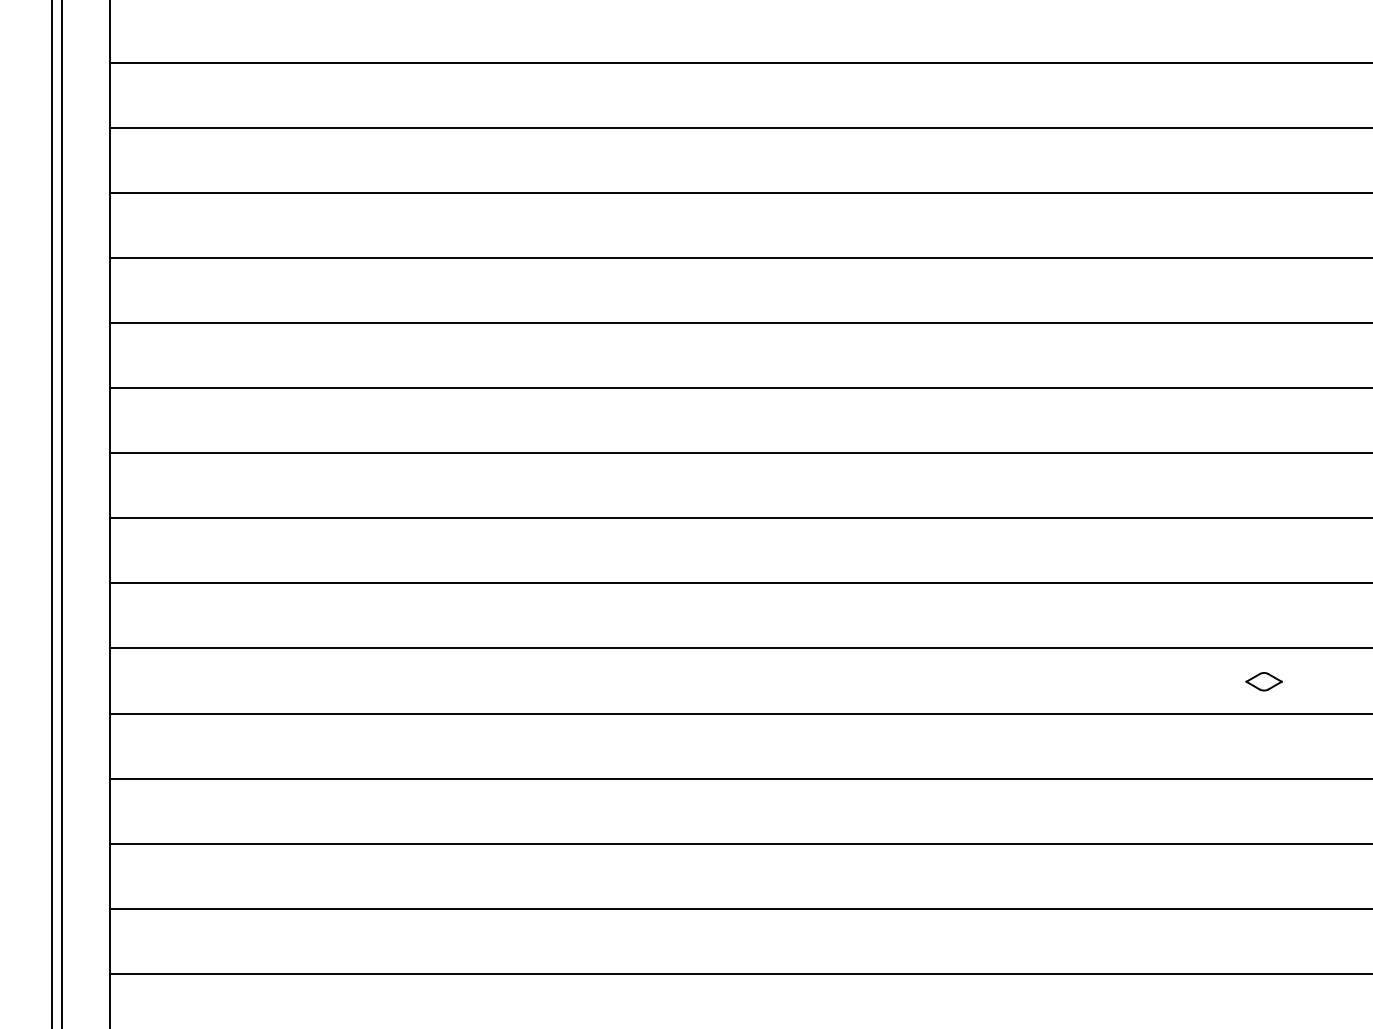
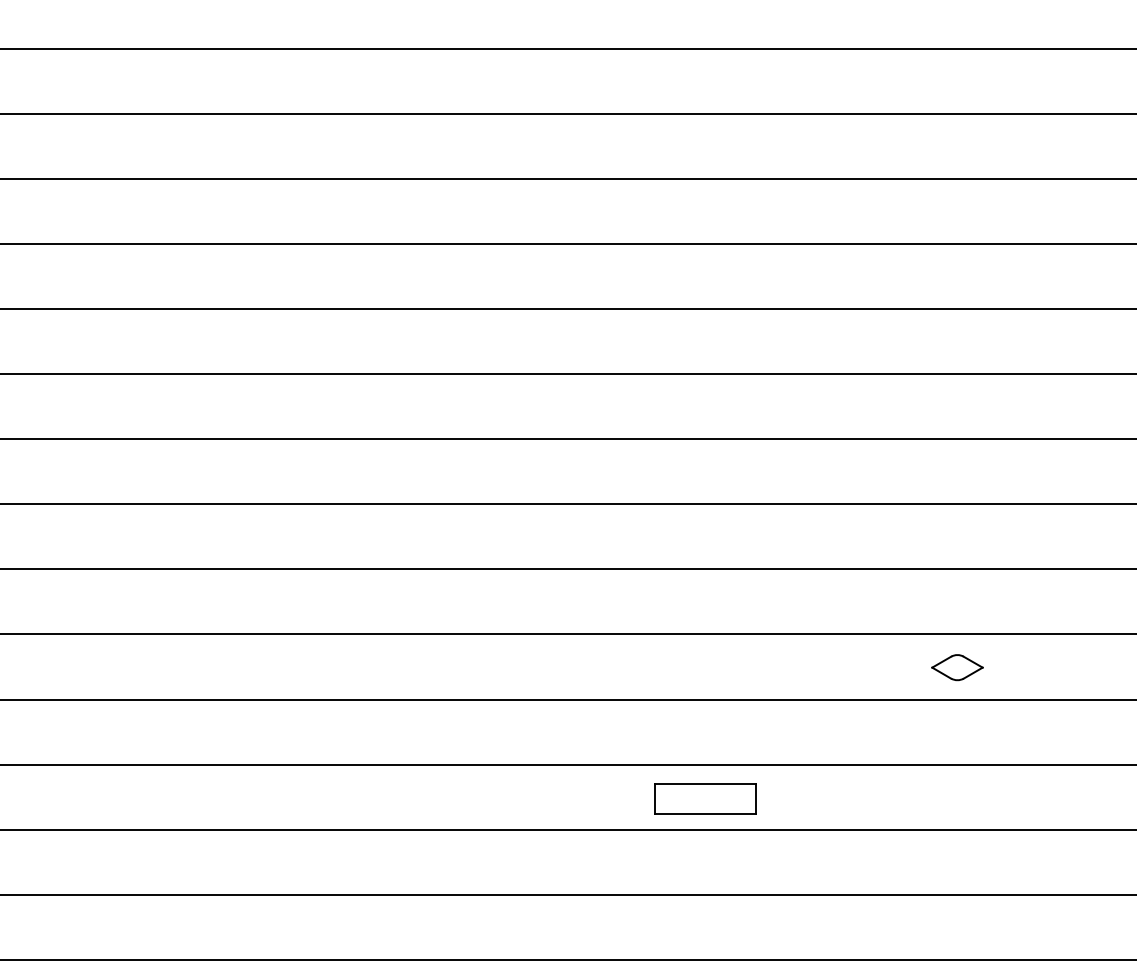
part: (1263, 681) -> (956, 667), size x1.43
part: (1011, 812) -> (704, 798), added

